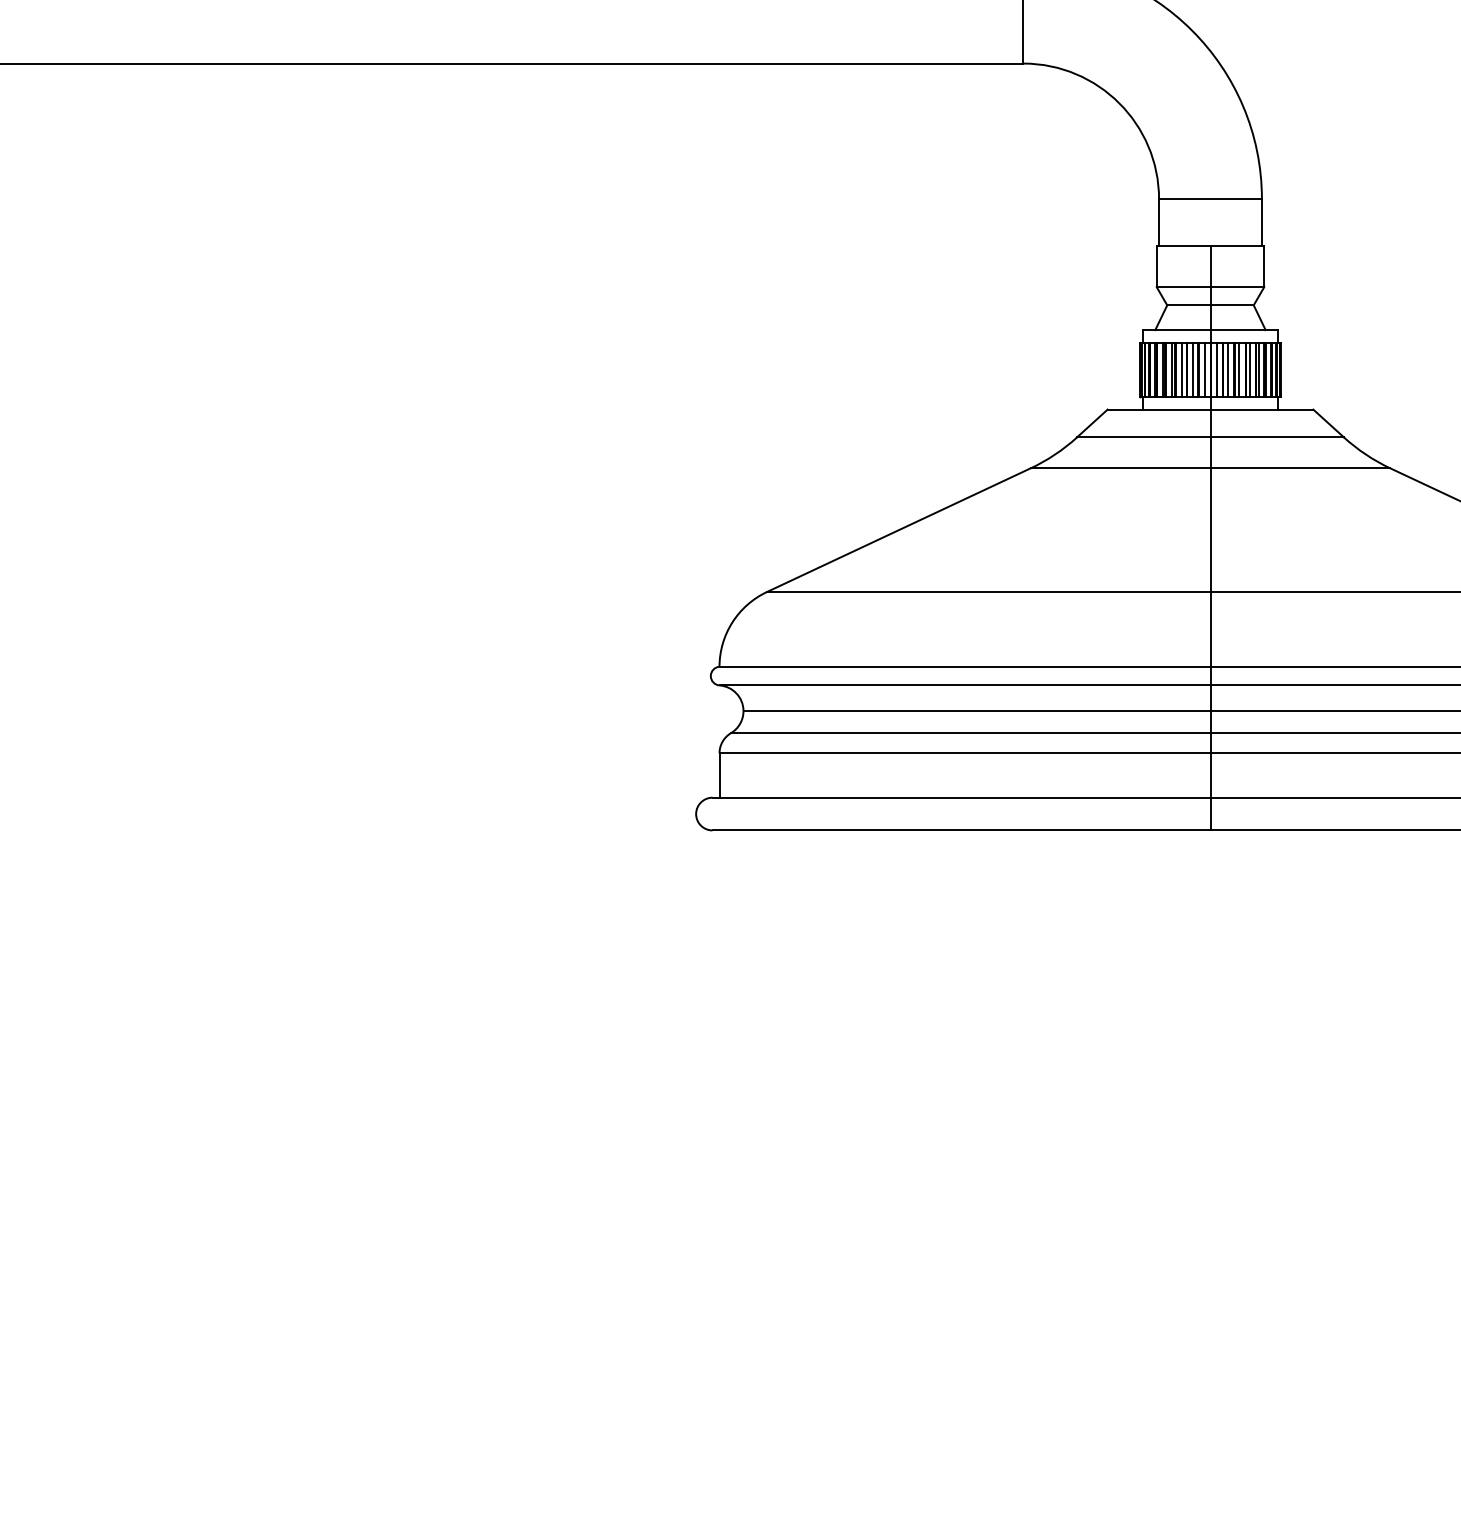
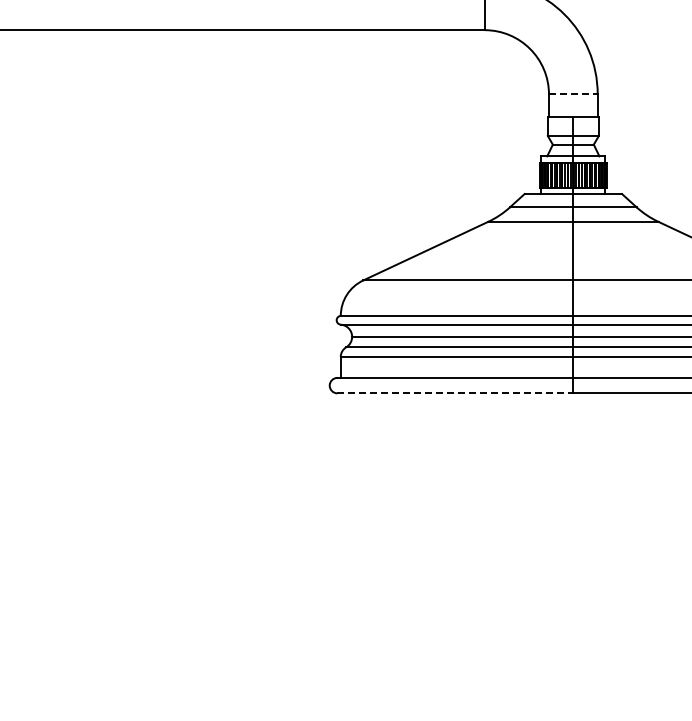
line: (1210, 199) -> (573, 94), solid -> dashed
line: (961, 830) -> (455, 393), solid -> dashed

